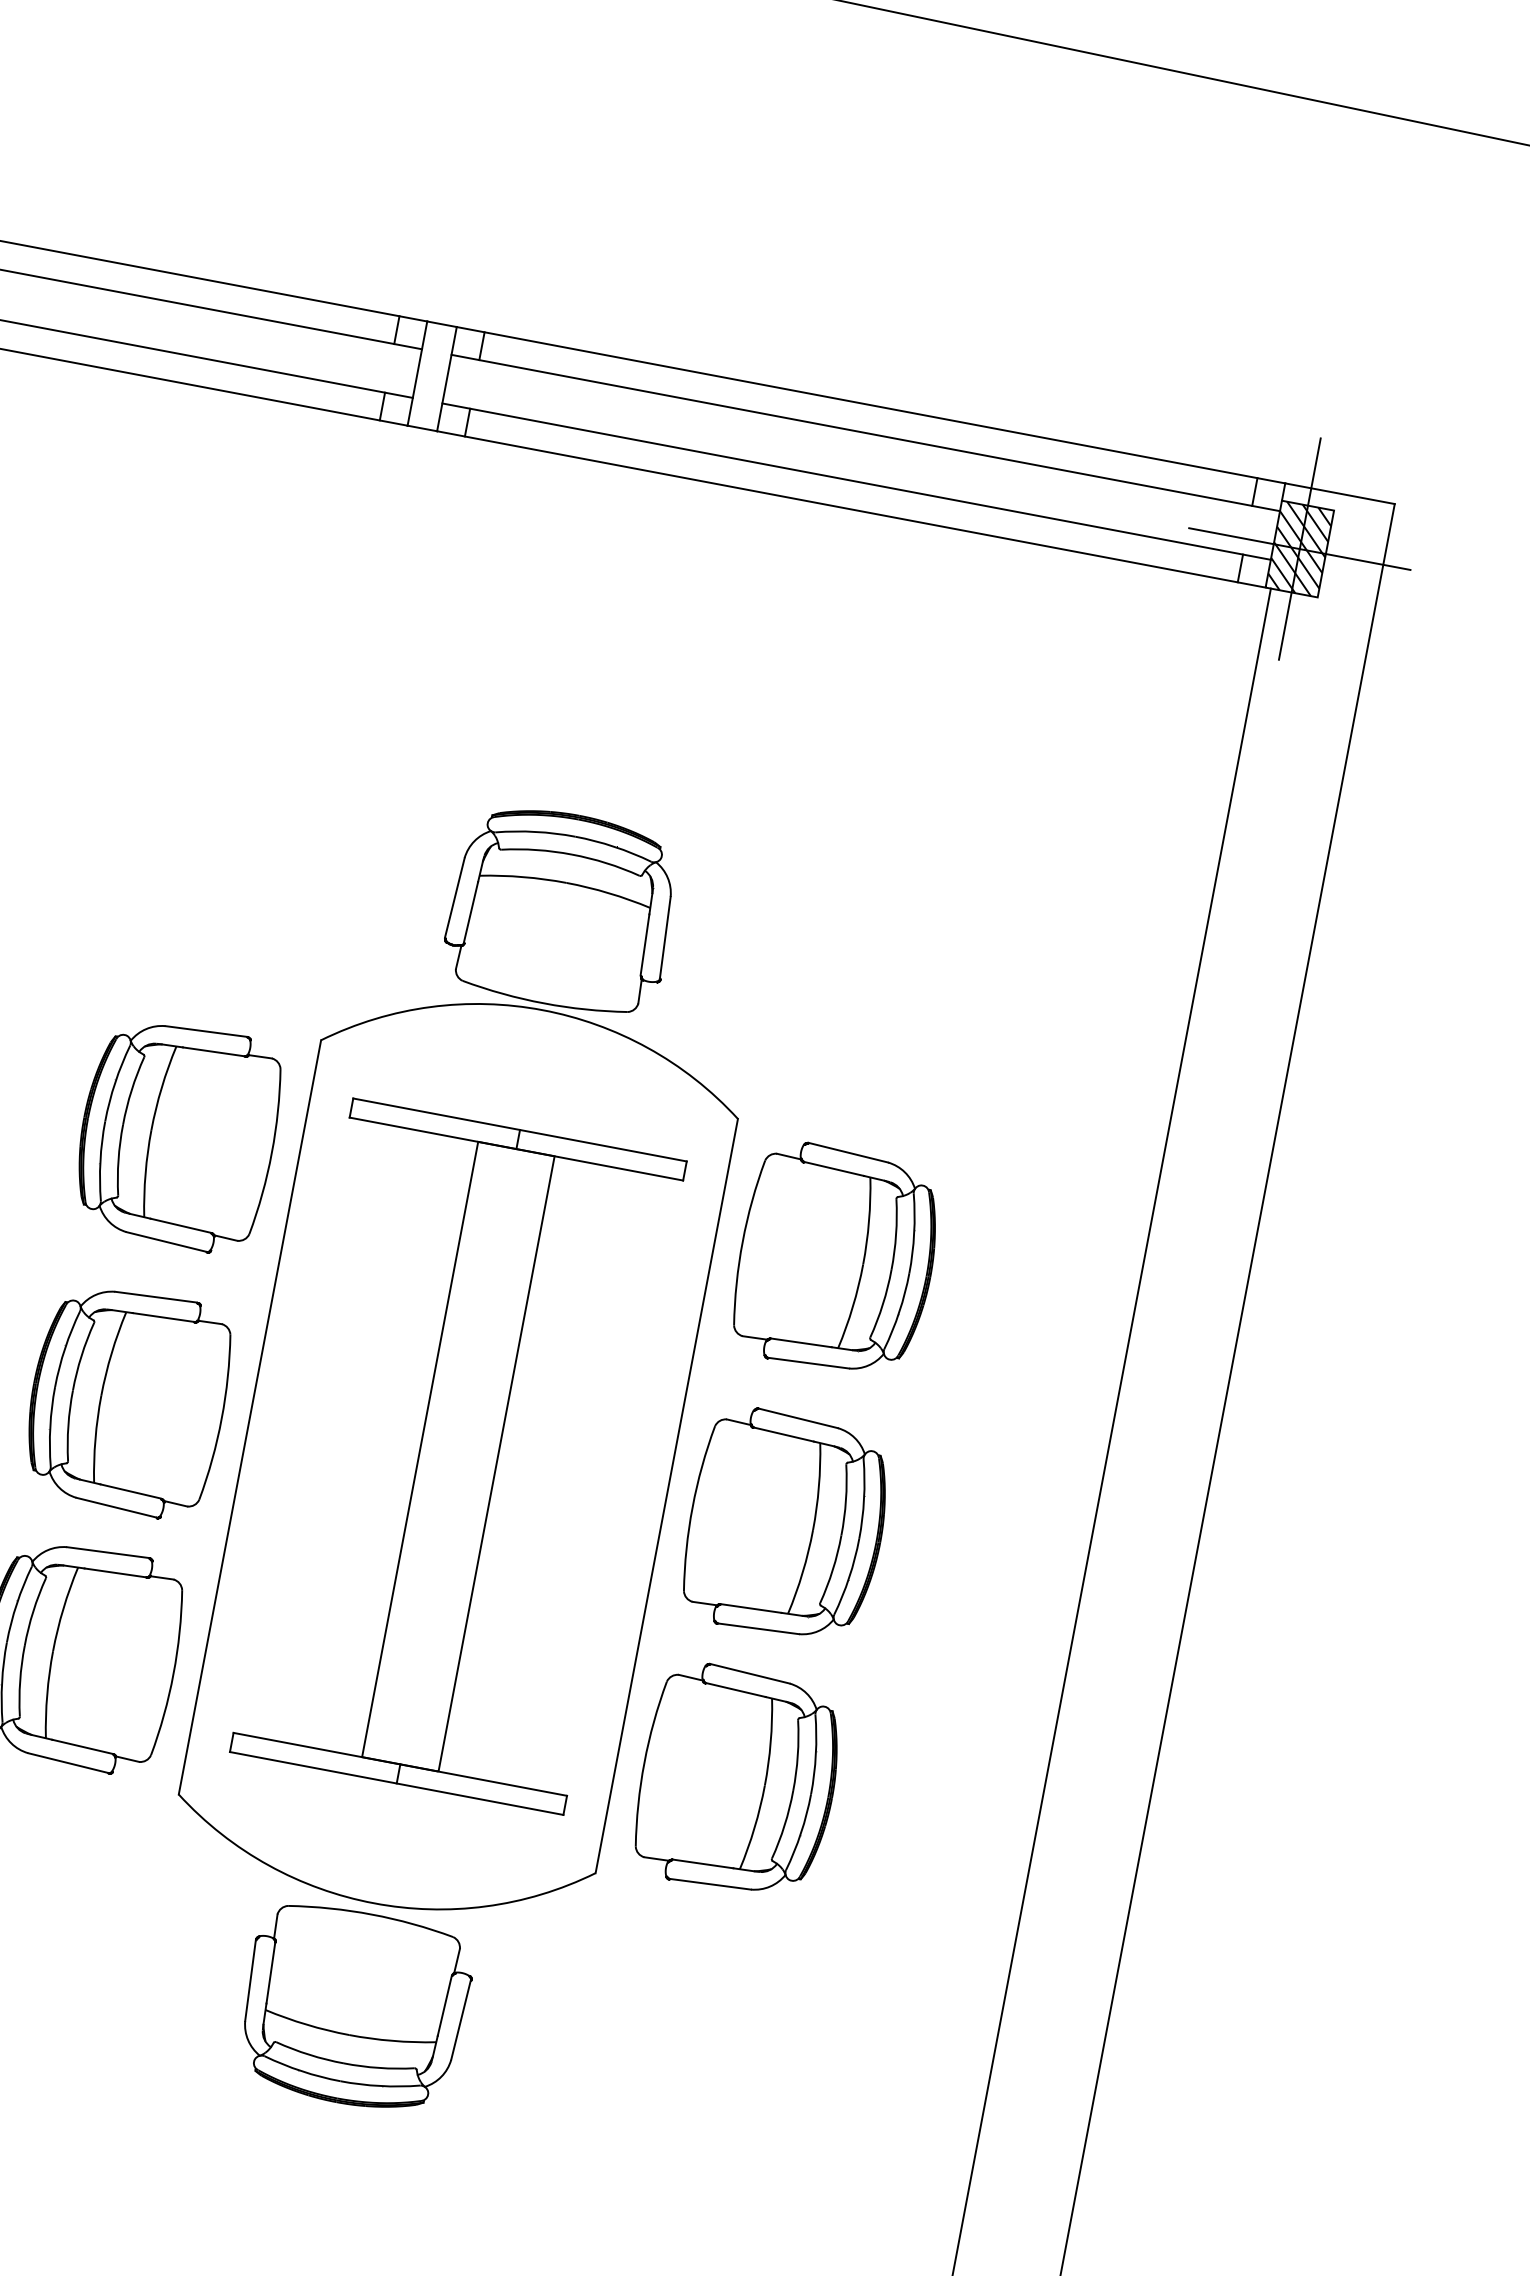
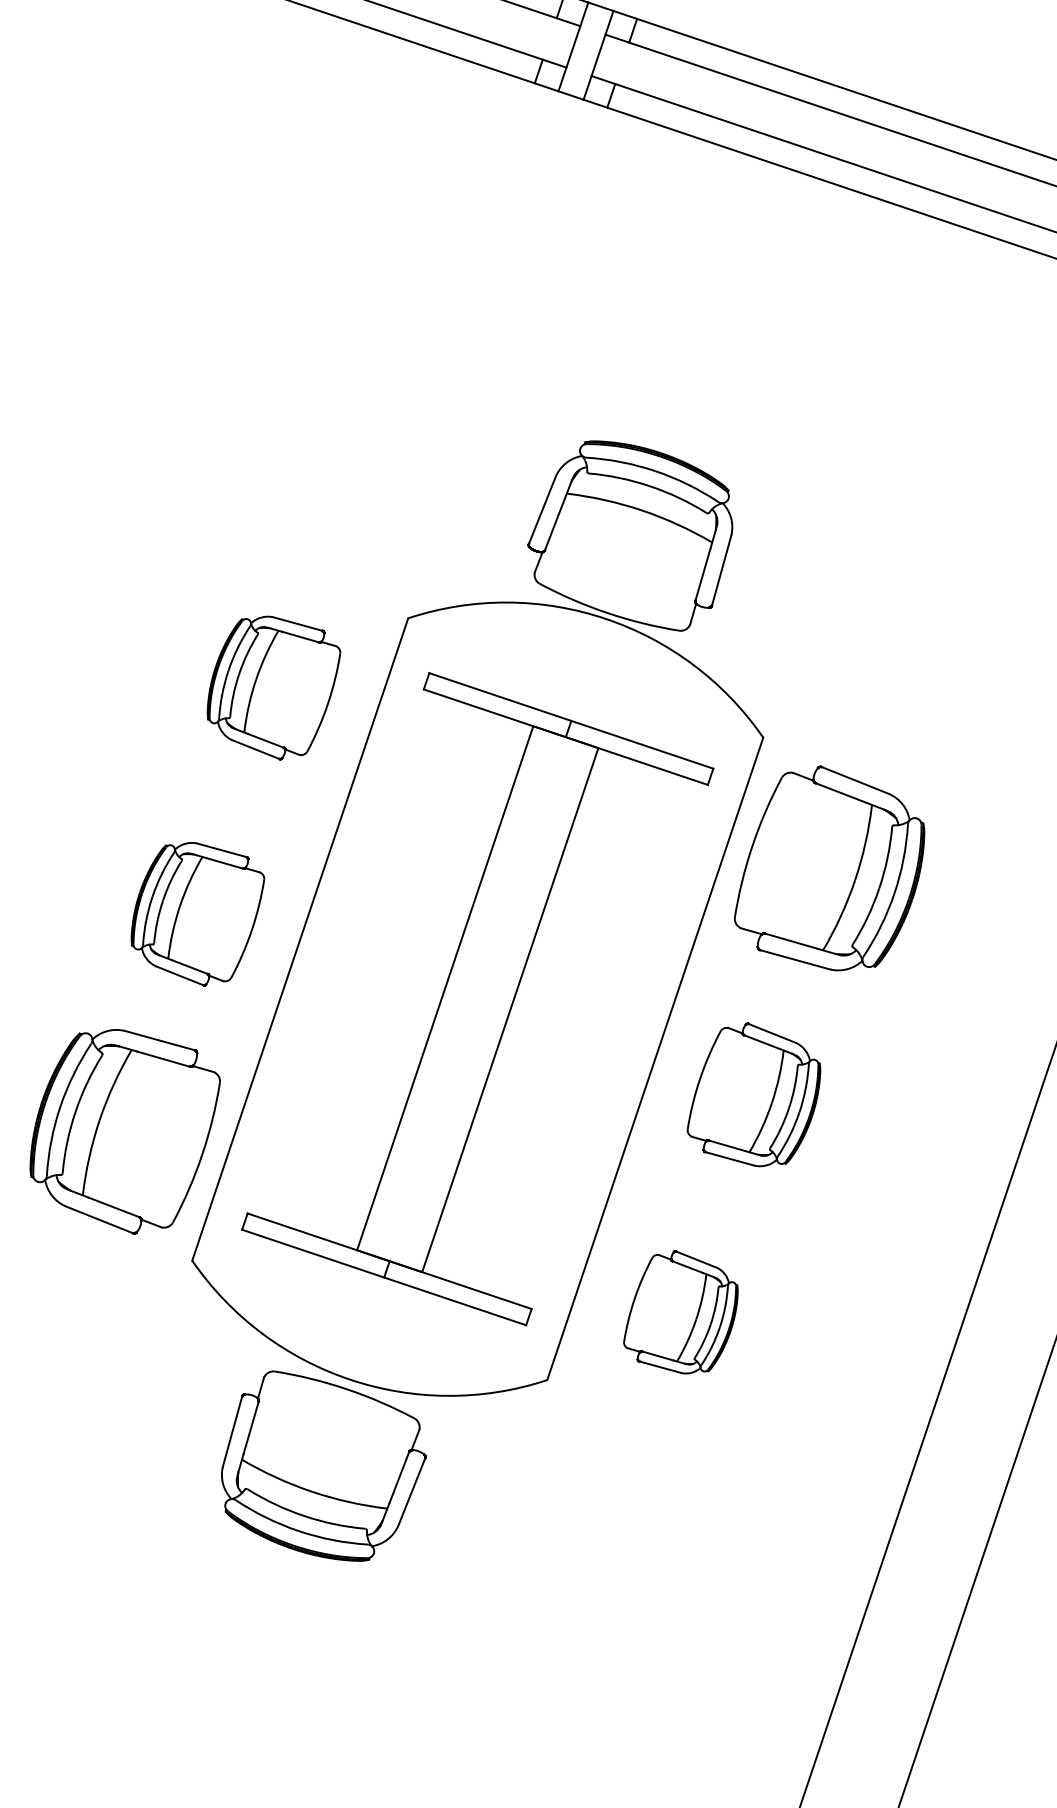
part: (179, 1139) -> (272, 687), size x0.7
part: (129, 1404) -> (196, 913), size x0.7
part: (784, 1521) -> (755, 1095), size x0.7
part: (735, 1776) -> (681, 1312), size x0.6

